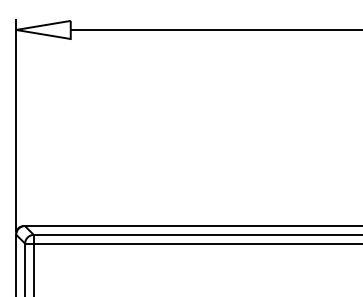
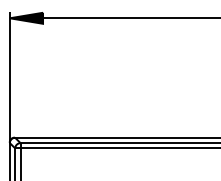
fill: (43, 28) -> (26, 17), added

